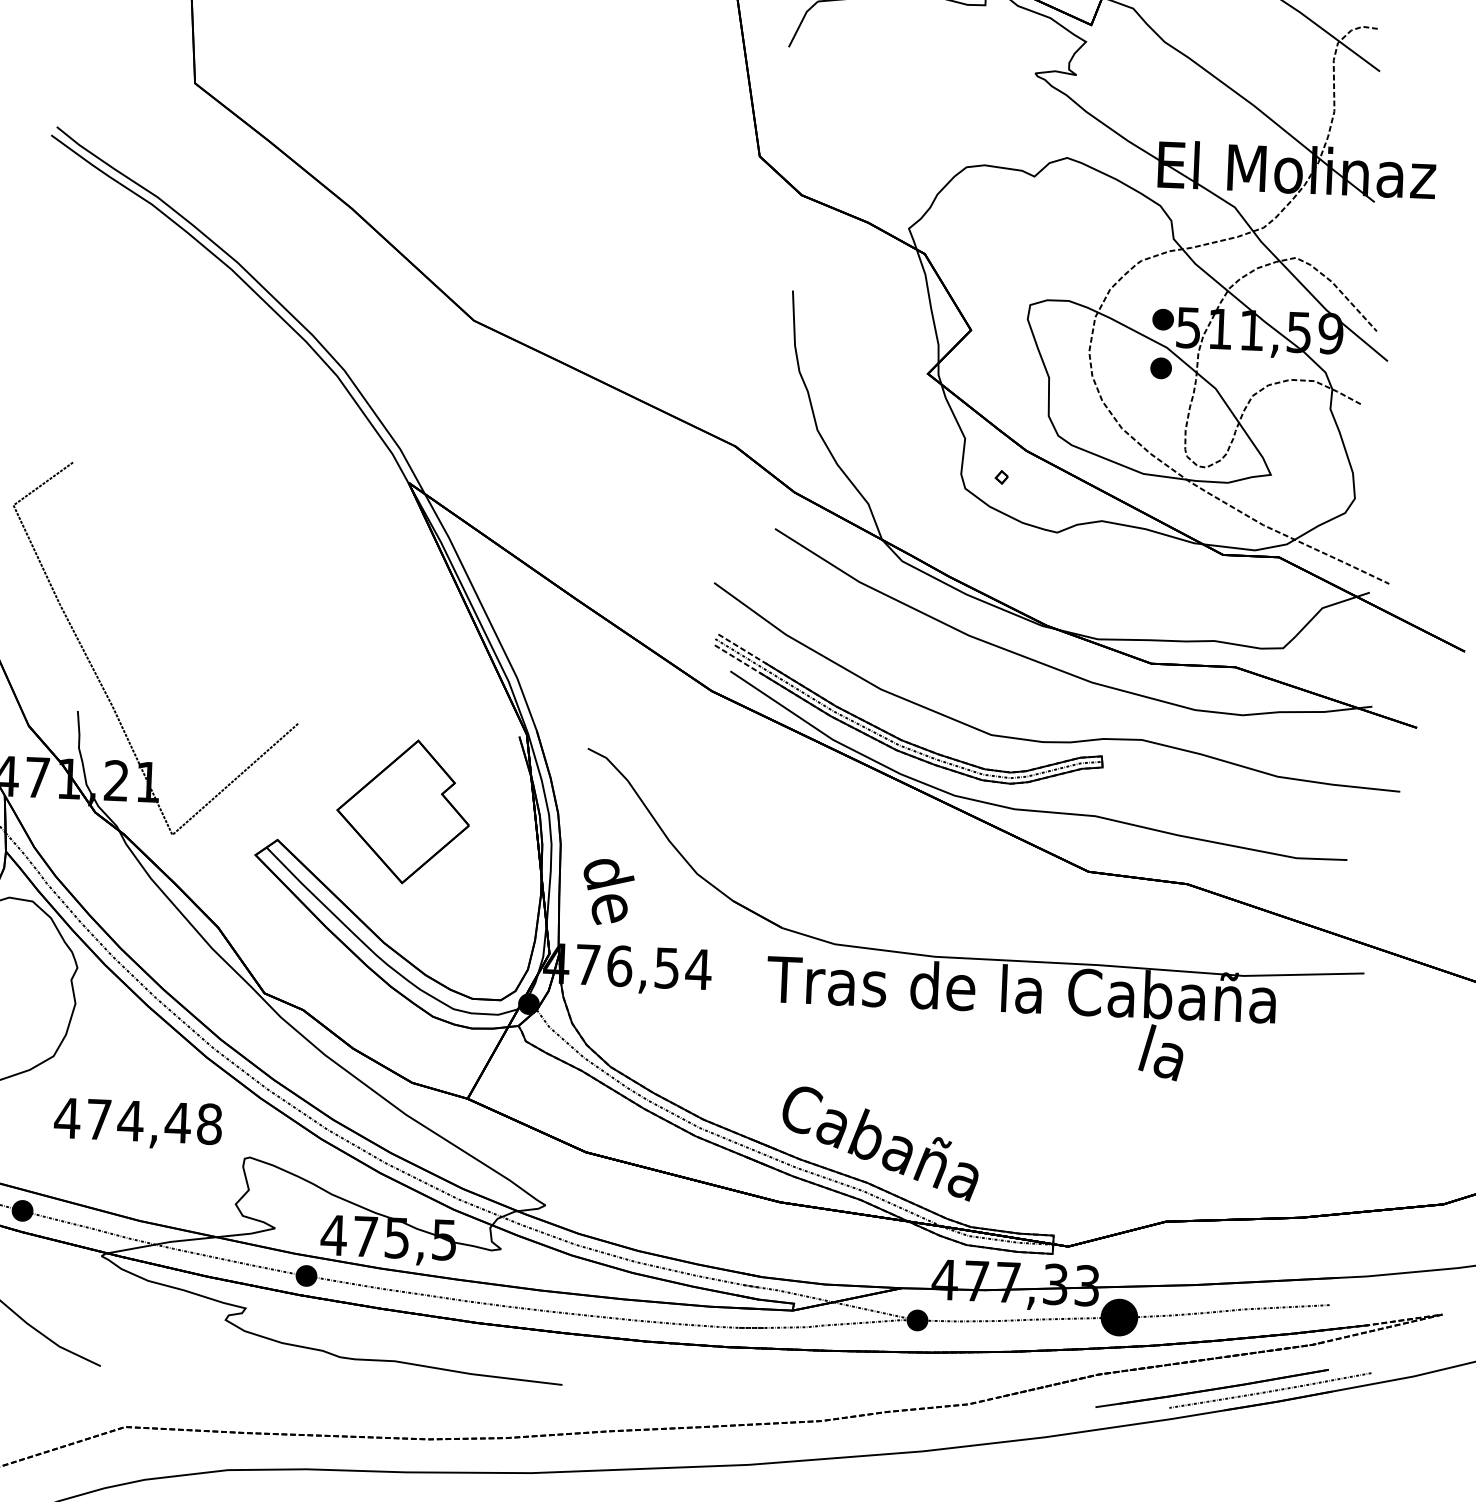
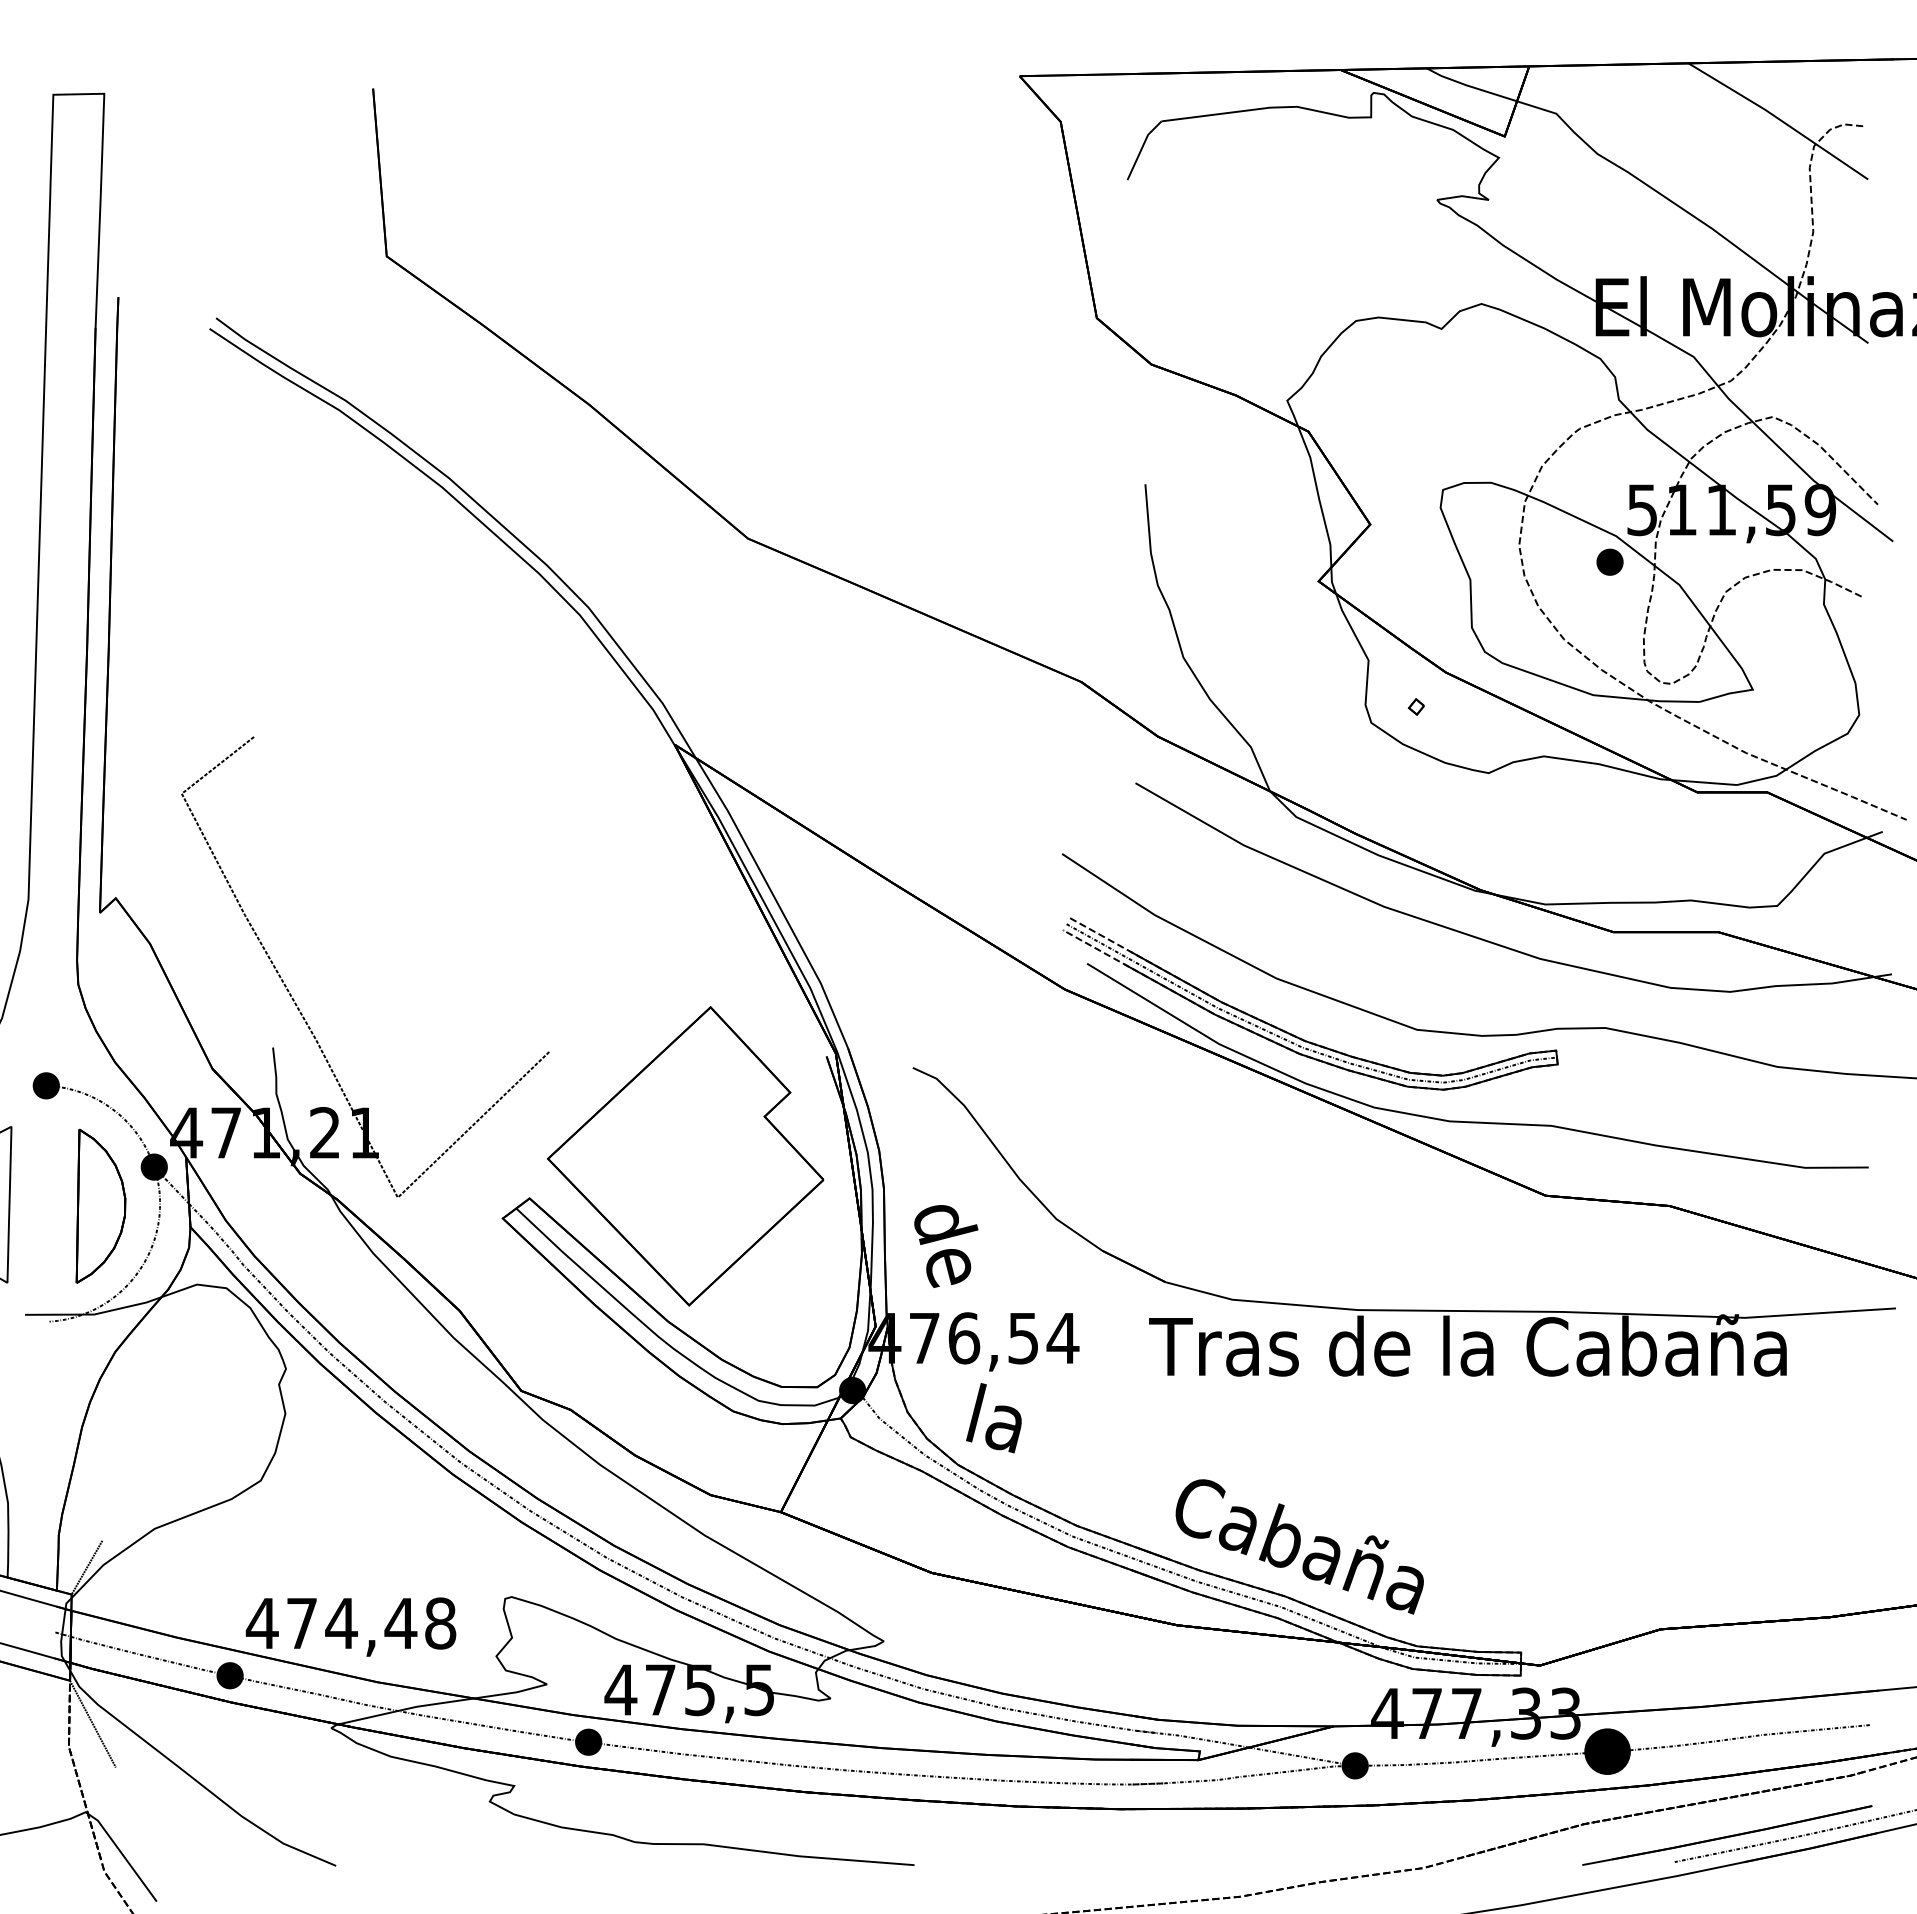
part: (1162, 319) -> (1609, 500), removed
part: (403, 811) -> (685, 1156), size x1.67
text: (1160, 1052) -> (993, 1418), moved
text: (137, 1123) -> (350, 1626), moved

